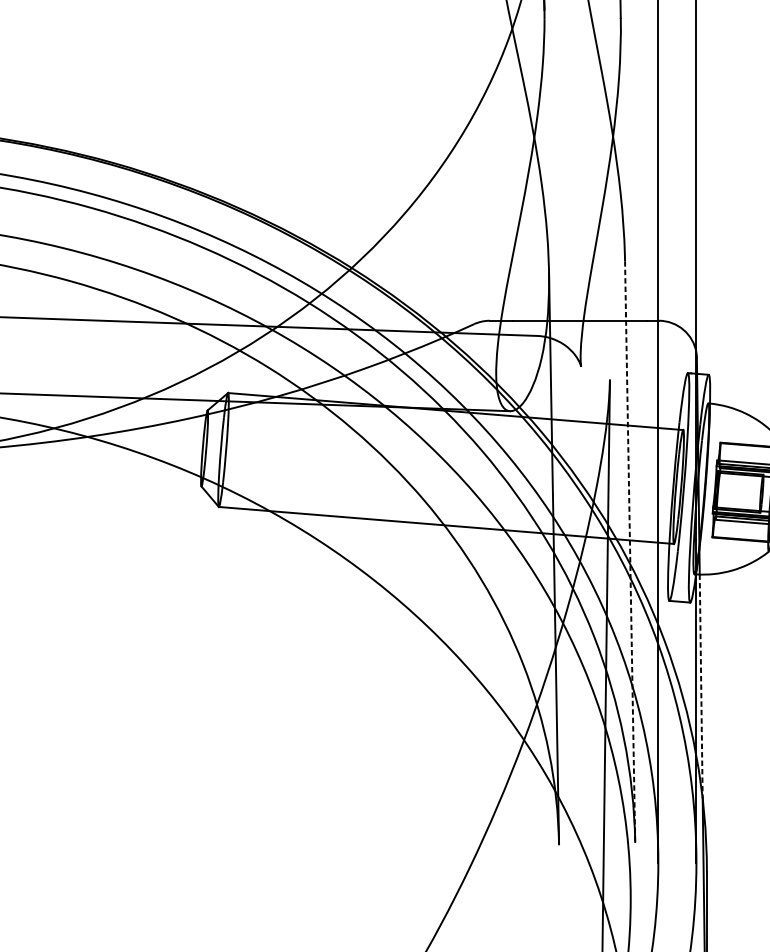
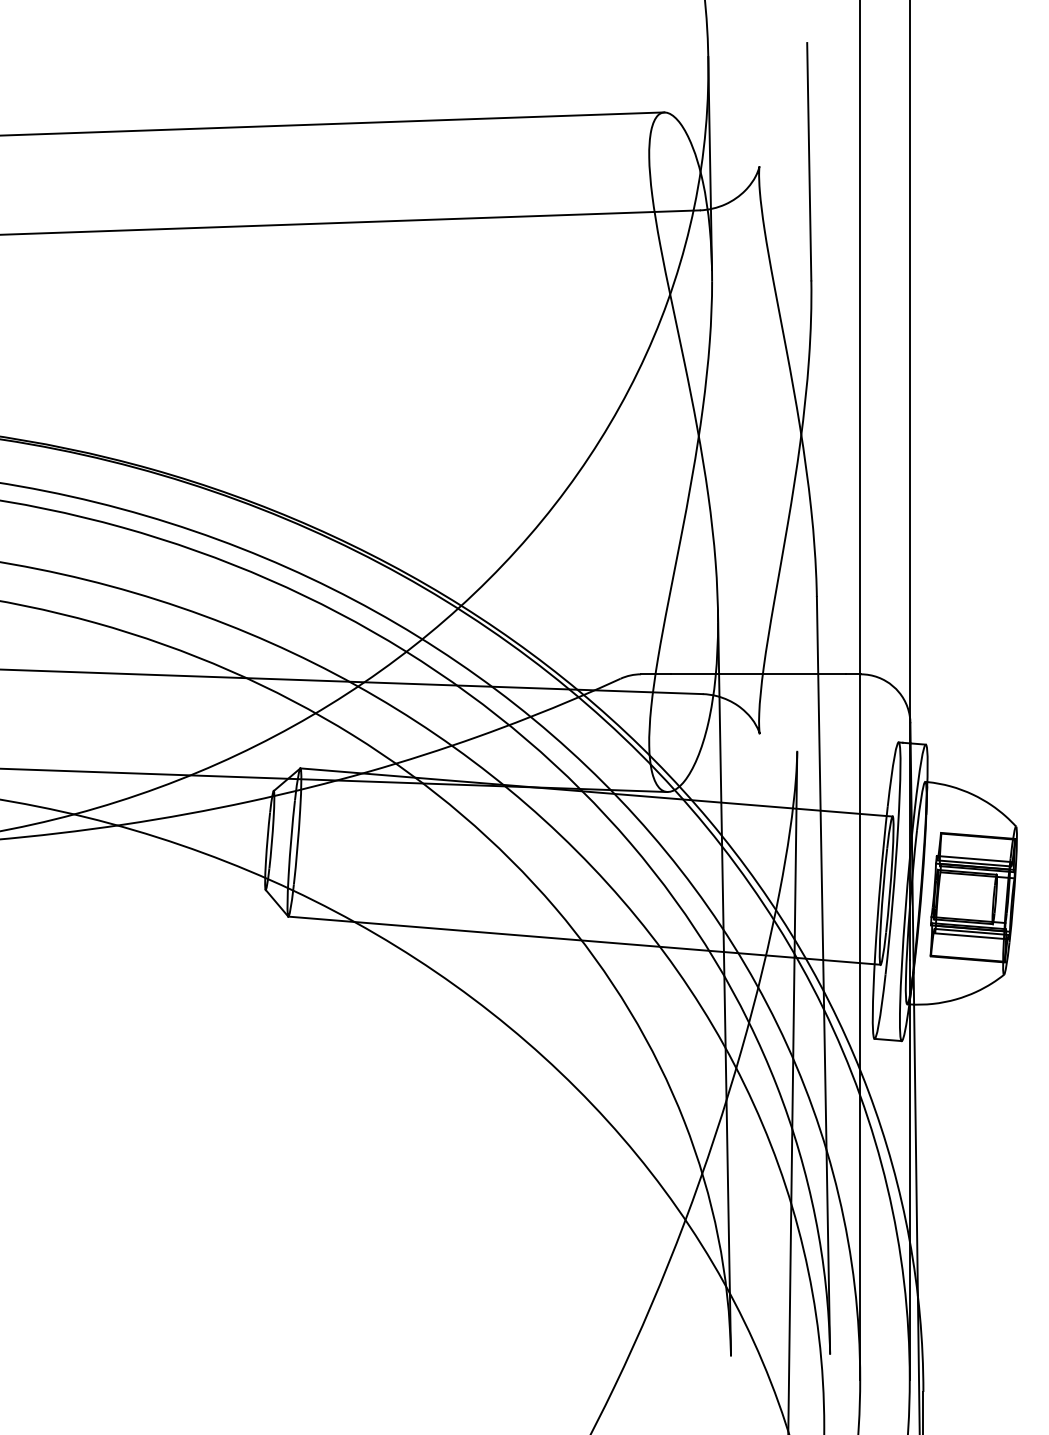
line: (630, 552) -> (823, 975), dashed -> solid
line: (700, 686) -> (915, 1150), dashed -> solid

